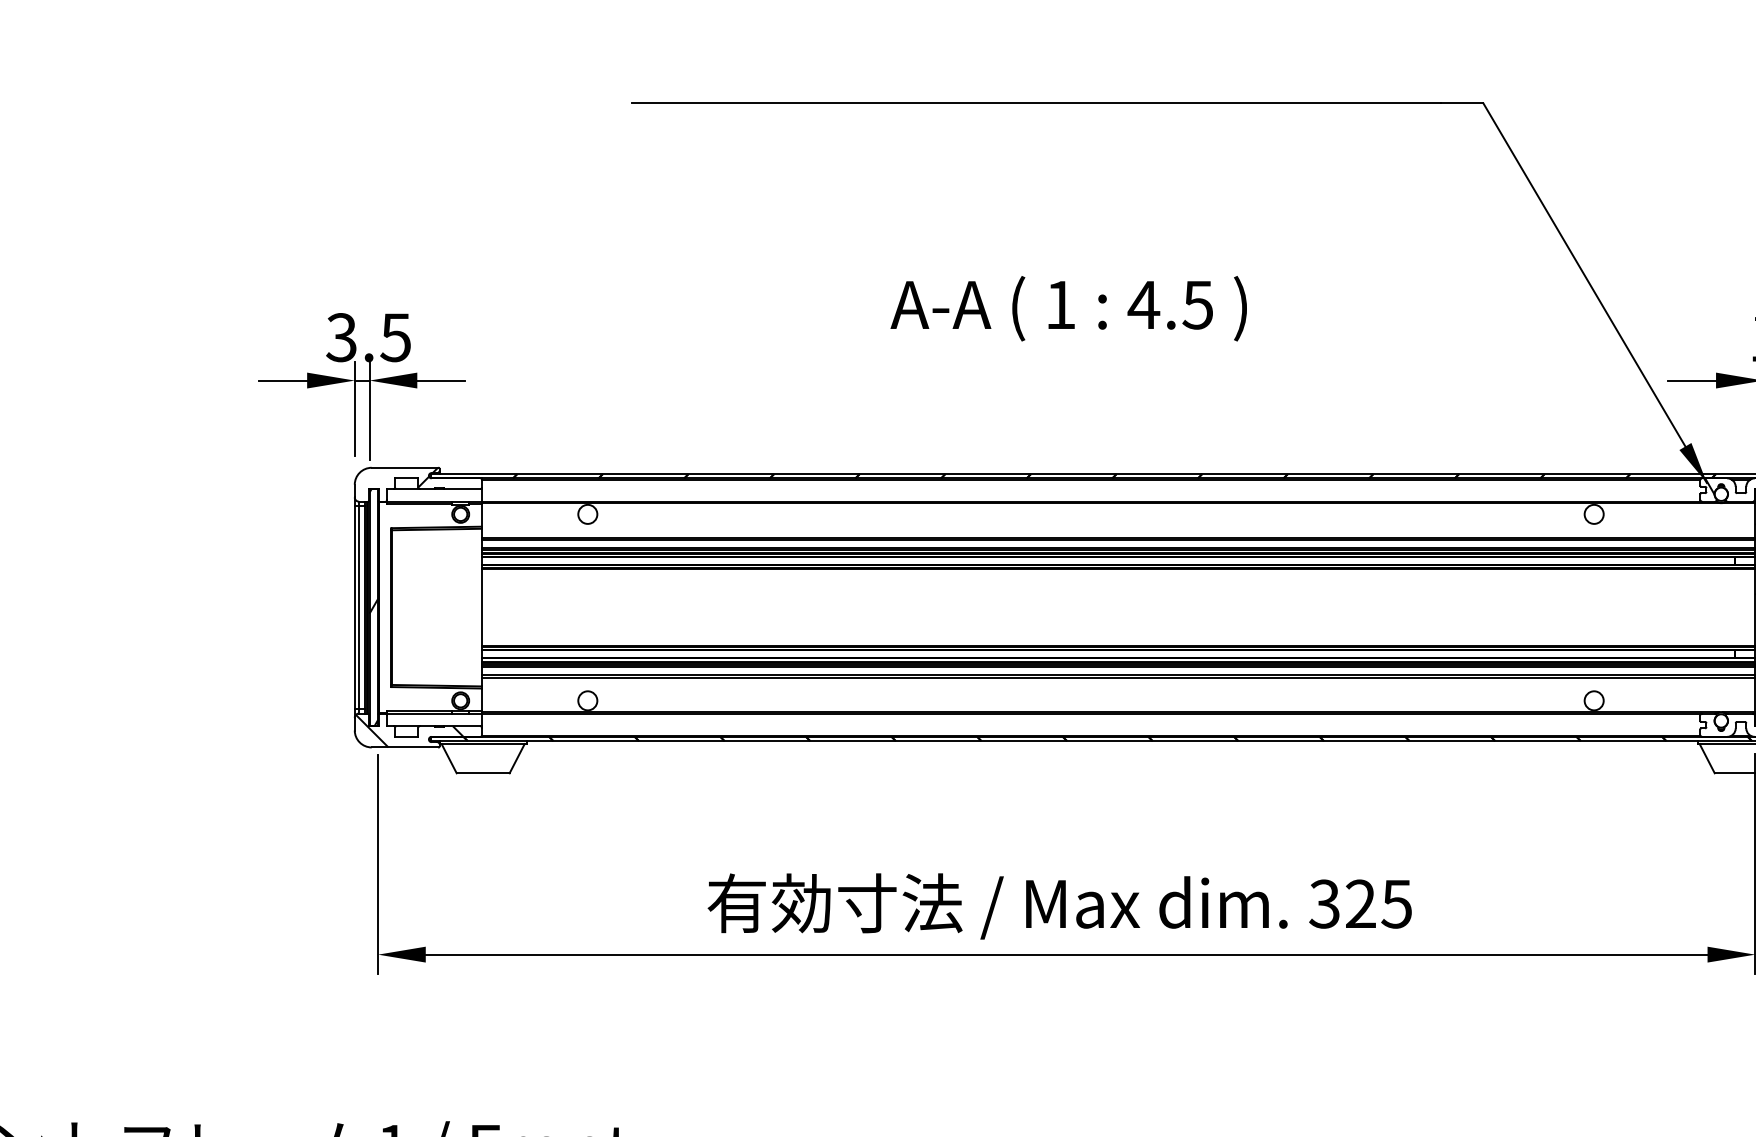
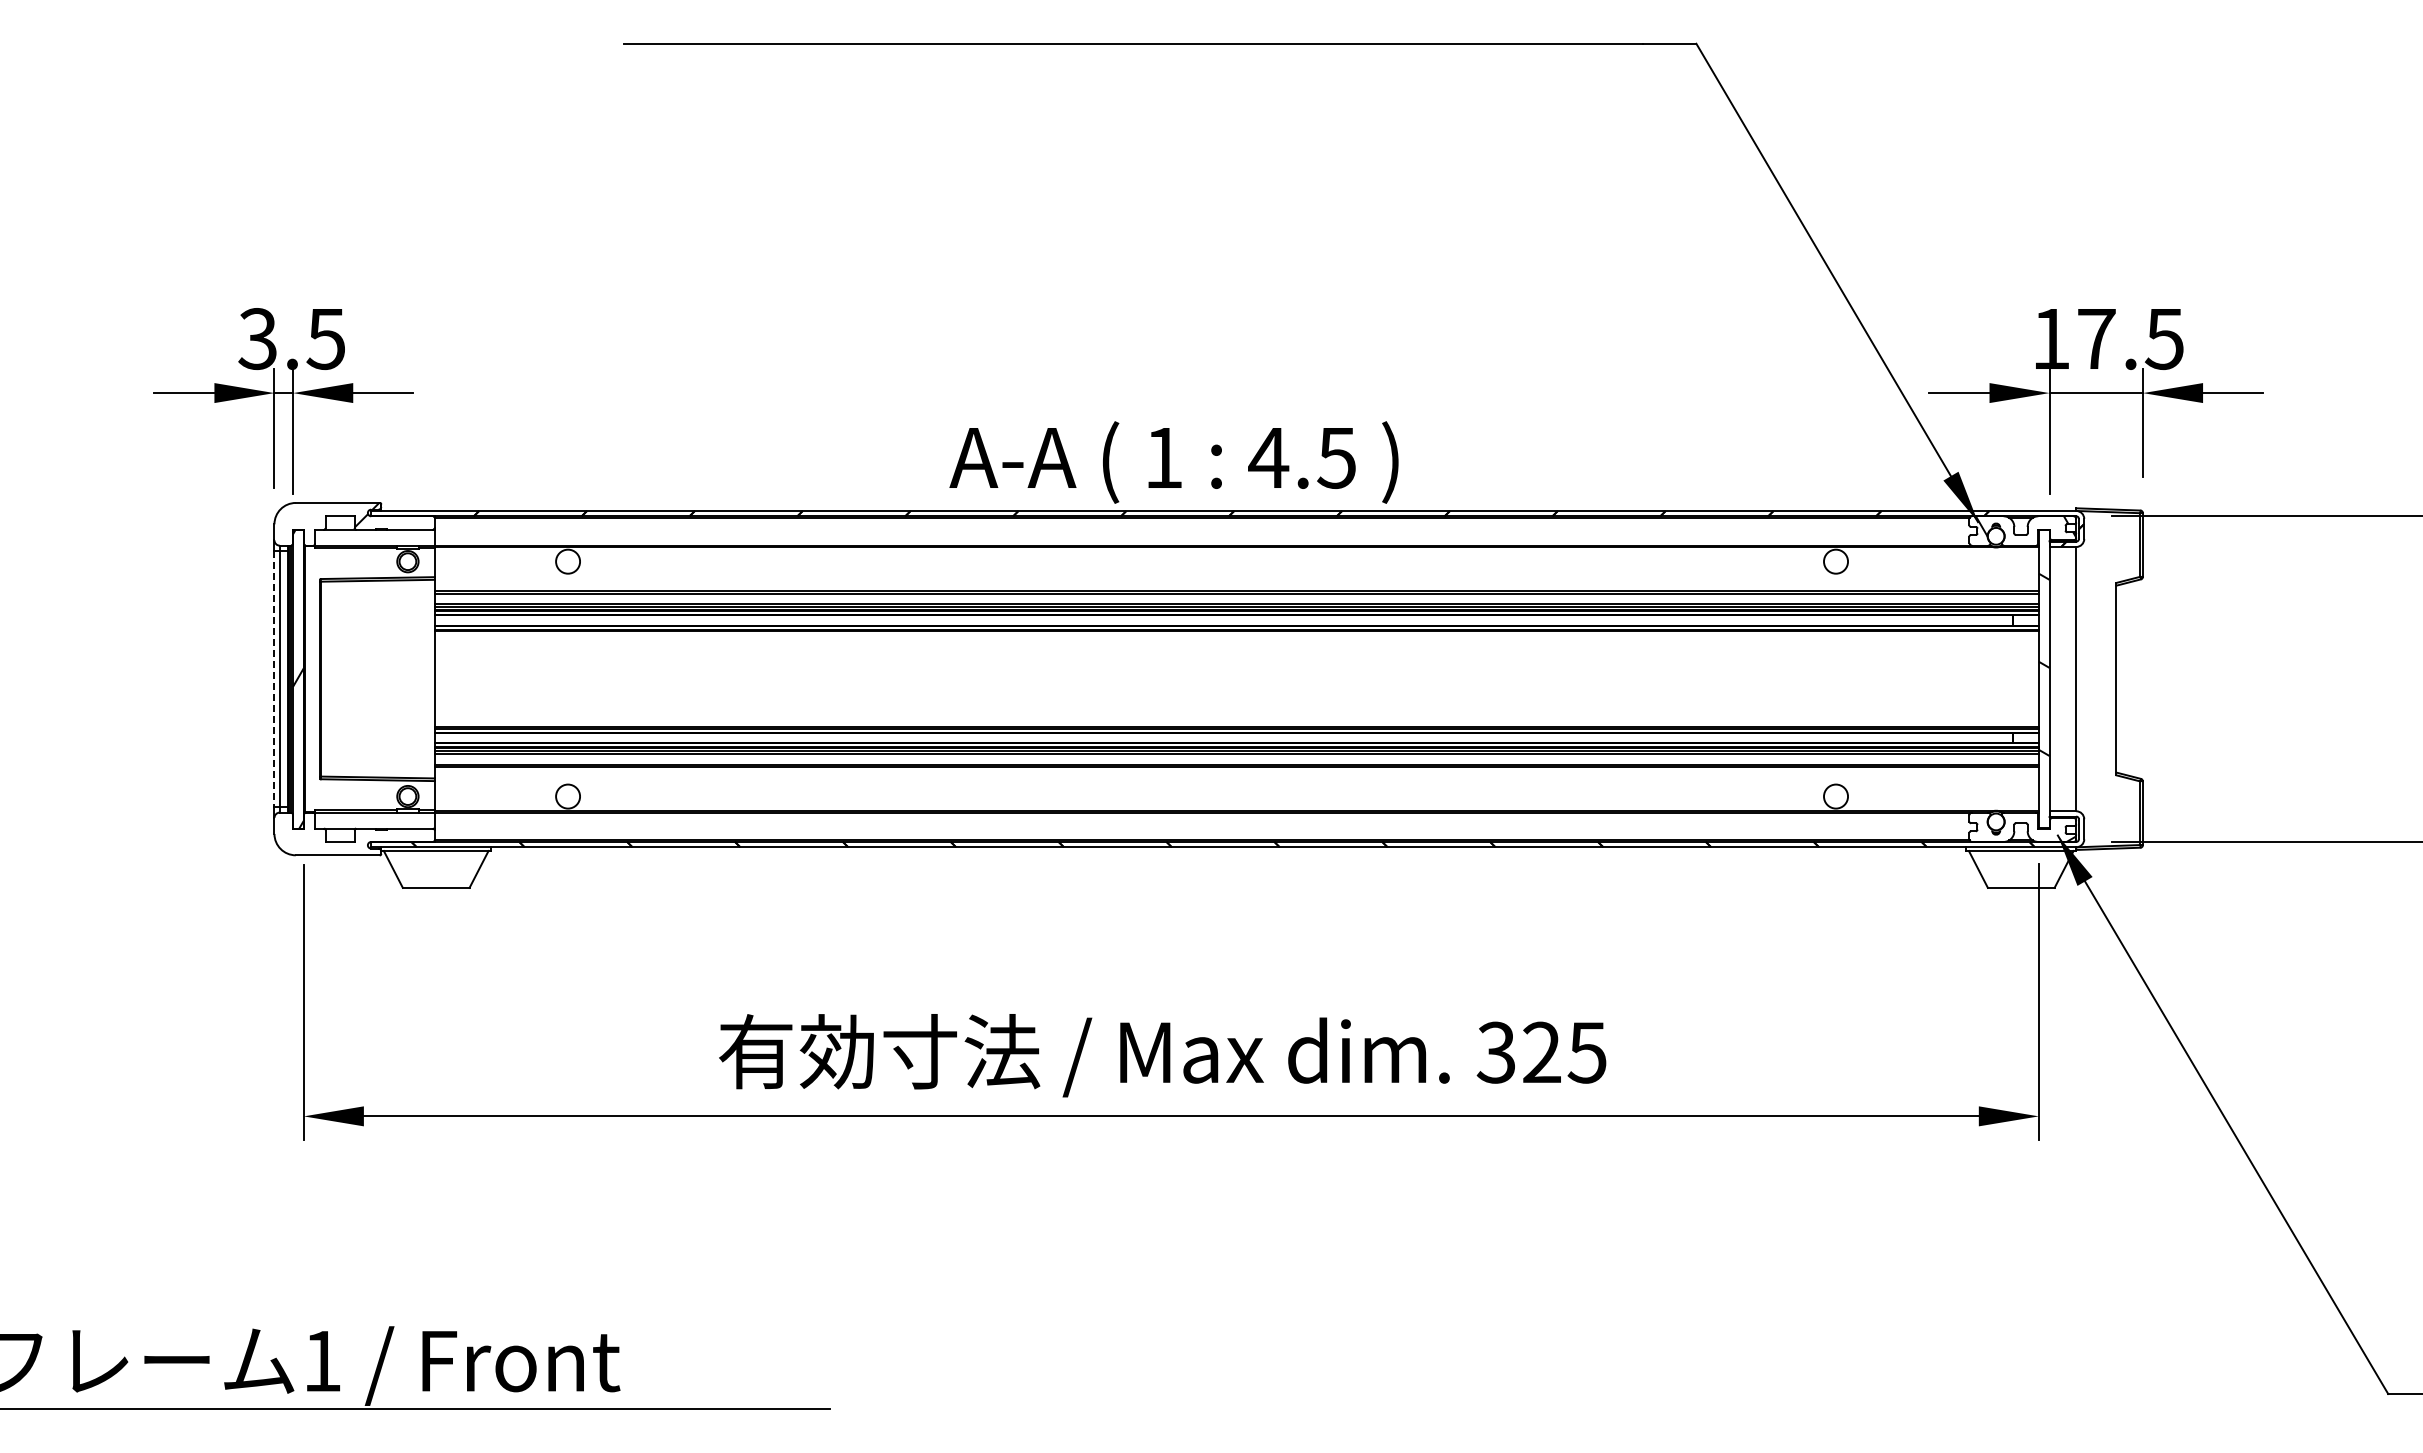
text: (1068, 308) -> (1173, 462), moved
line: (354, 607) -> (274, 679), solid -> dashed
hatch: (409, 730) -> (343, 834), removed

